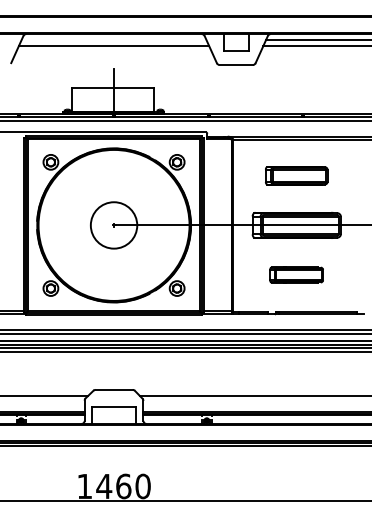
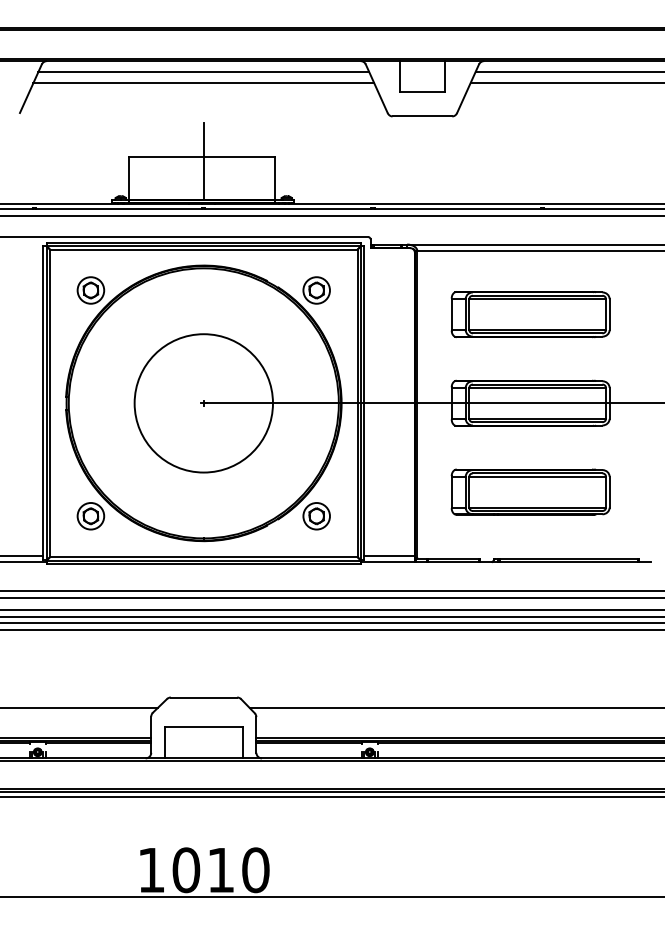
line: (113, 40) -> (202, 72), added
part: (296, 175) -> (530, 314), size x1.43
circle: (113, 225) -> (202, 403), size x1.67
part: (296, 274) -> (530, 491), size x1.67
text: (113, 486) -> (202, 870), 1460 -> 1010

